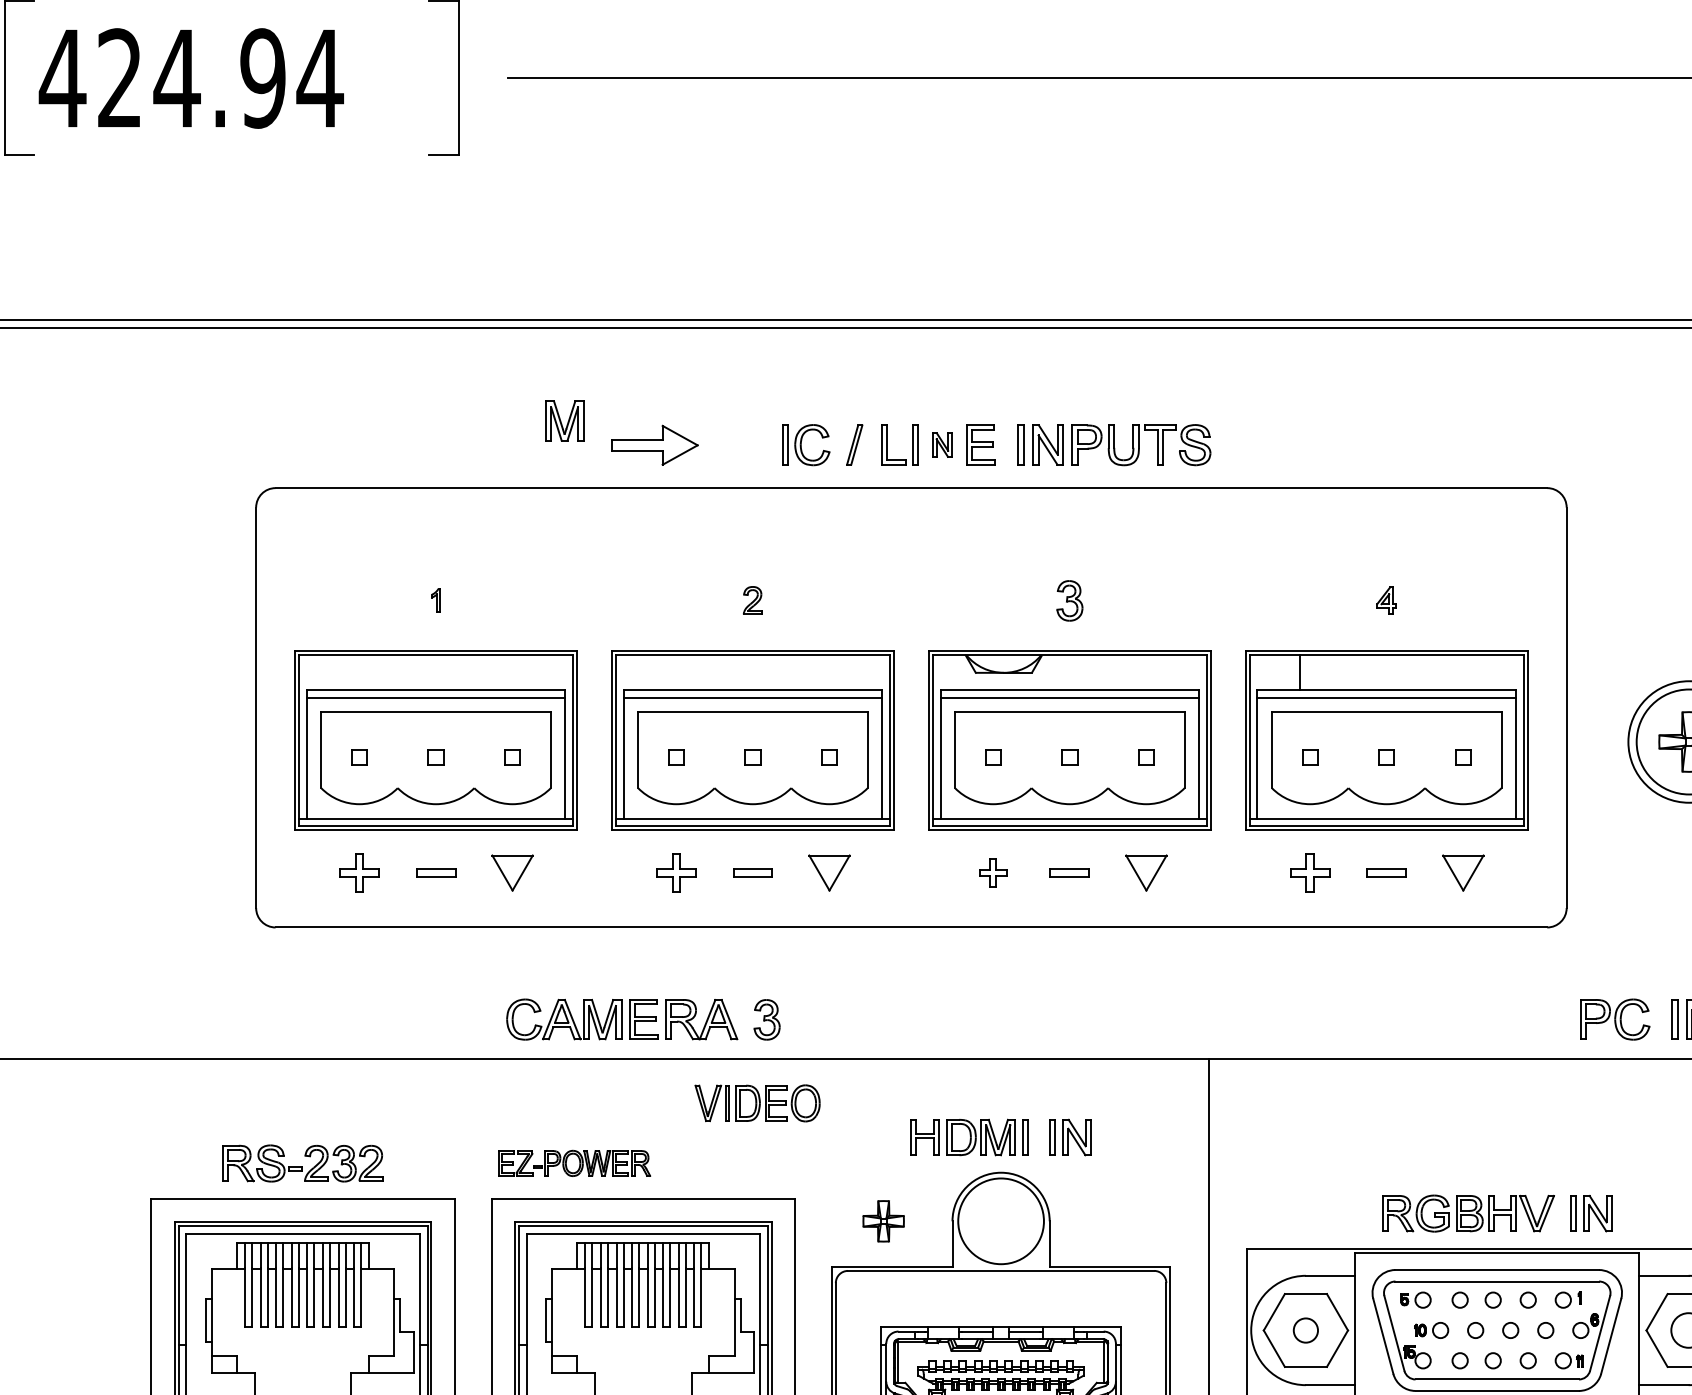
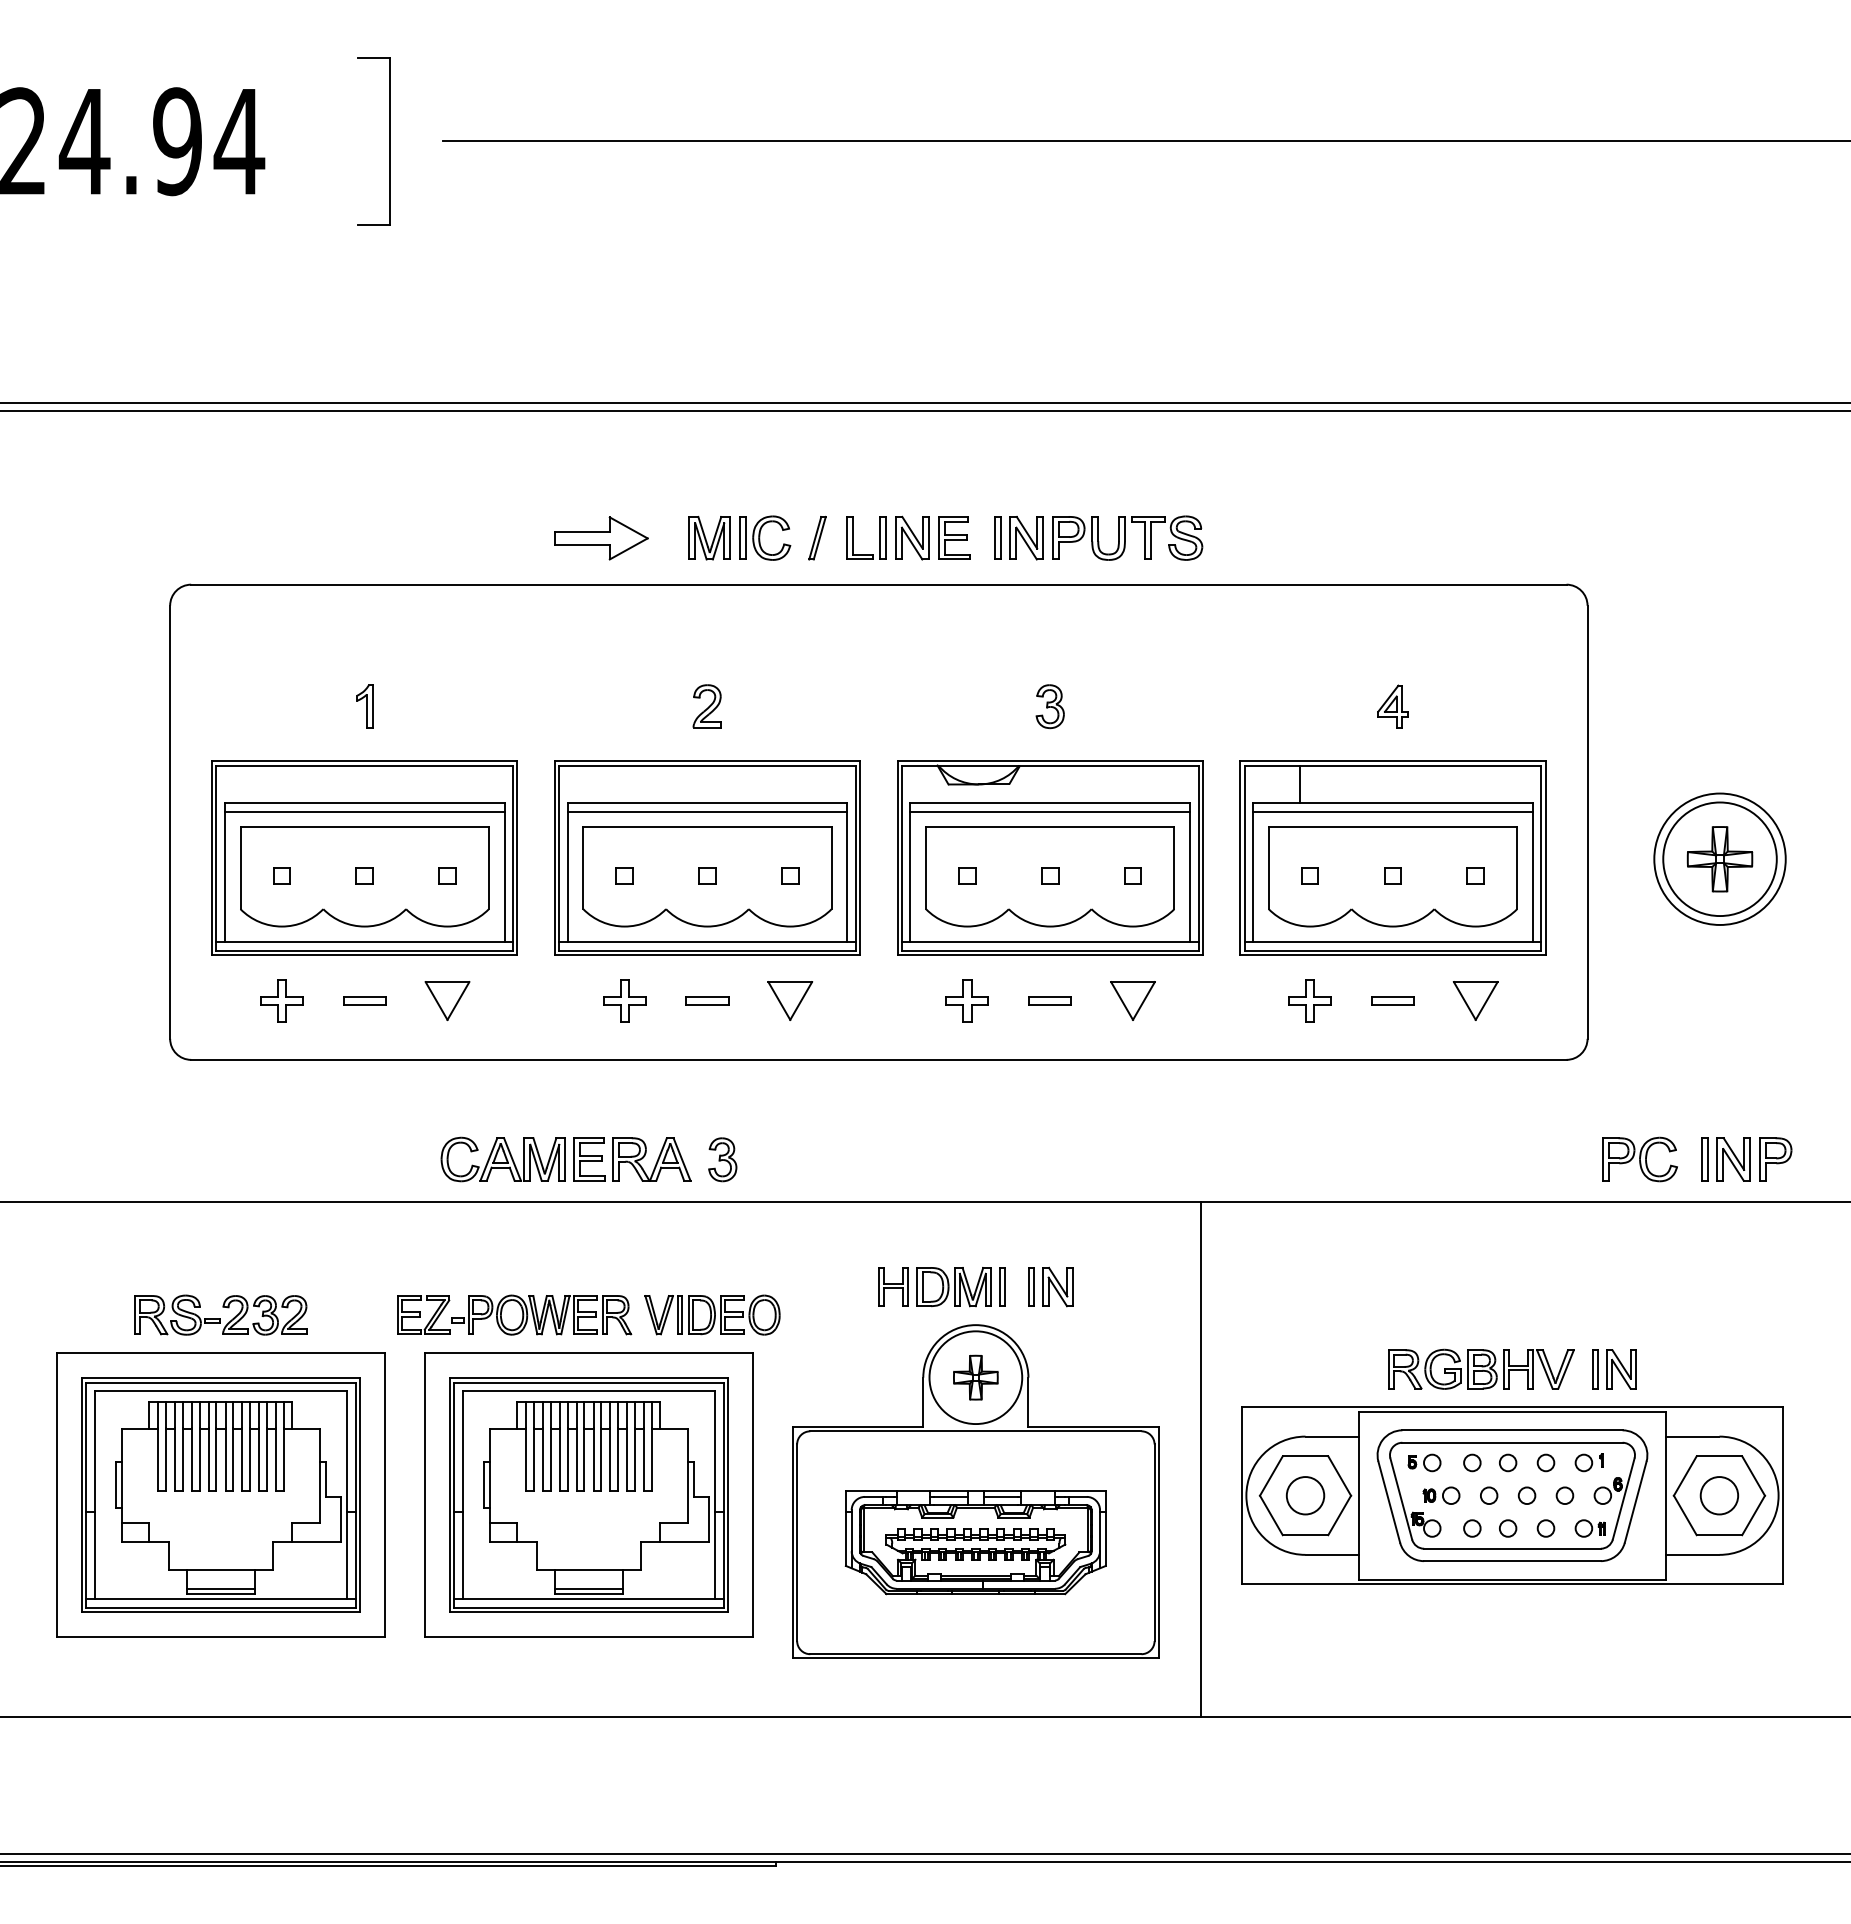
part: (564, 421) -> (709, 538), moved
part: (942, 444) -> (912, 537), size x1.67
part: (435, 600) -> (364, 706), size x1.67
part: (752, 600) -> (706, 706), size x1.43
part: (1386, 600) -> (1392, 706), size x1.43
part: (992, 872) -> (966, 1000), size x1.43
part: (757, 1102) -> (712, 1314), moved
part: (574, 1162) -> (514, 1314), size x1.43
part: (883, 1221) -> (975, 1377), moved
circle: (1305, 1330) -> (1305, 1495), size x1.43

